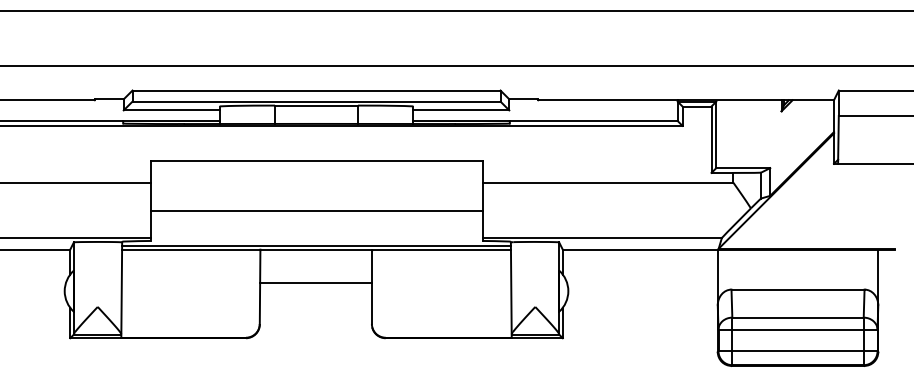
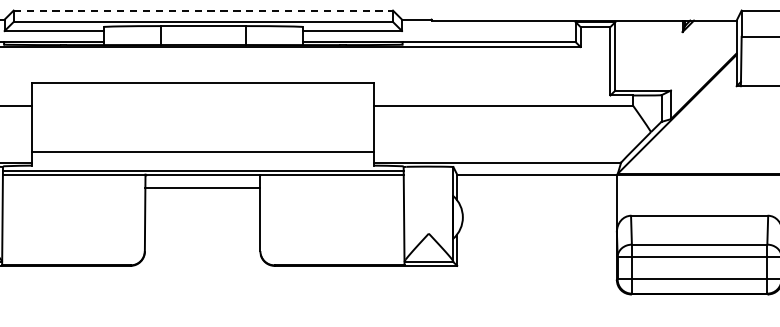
line: (317, 90) -> (204, 10), solid -> dashed
line: (316, 210) -> (203, 151), moved
line: (315, 282) -> (202, 187), moved

